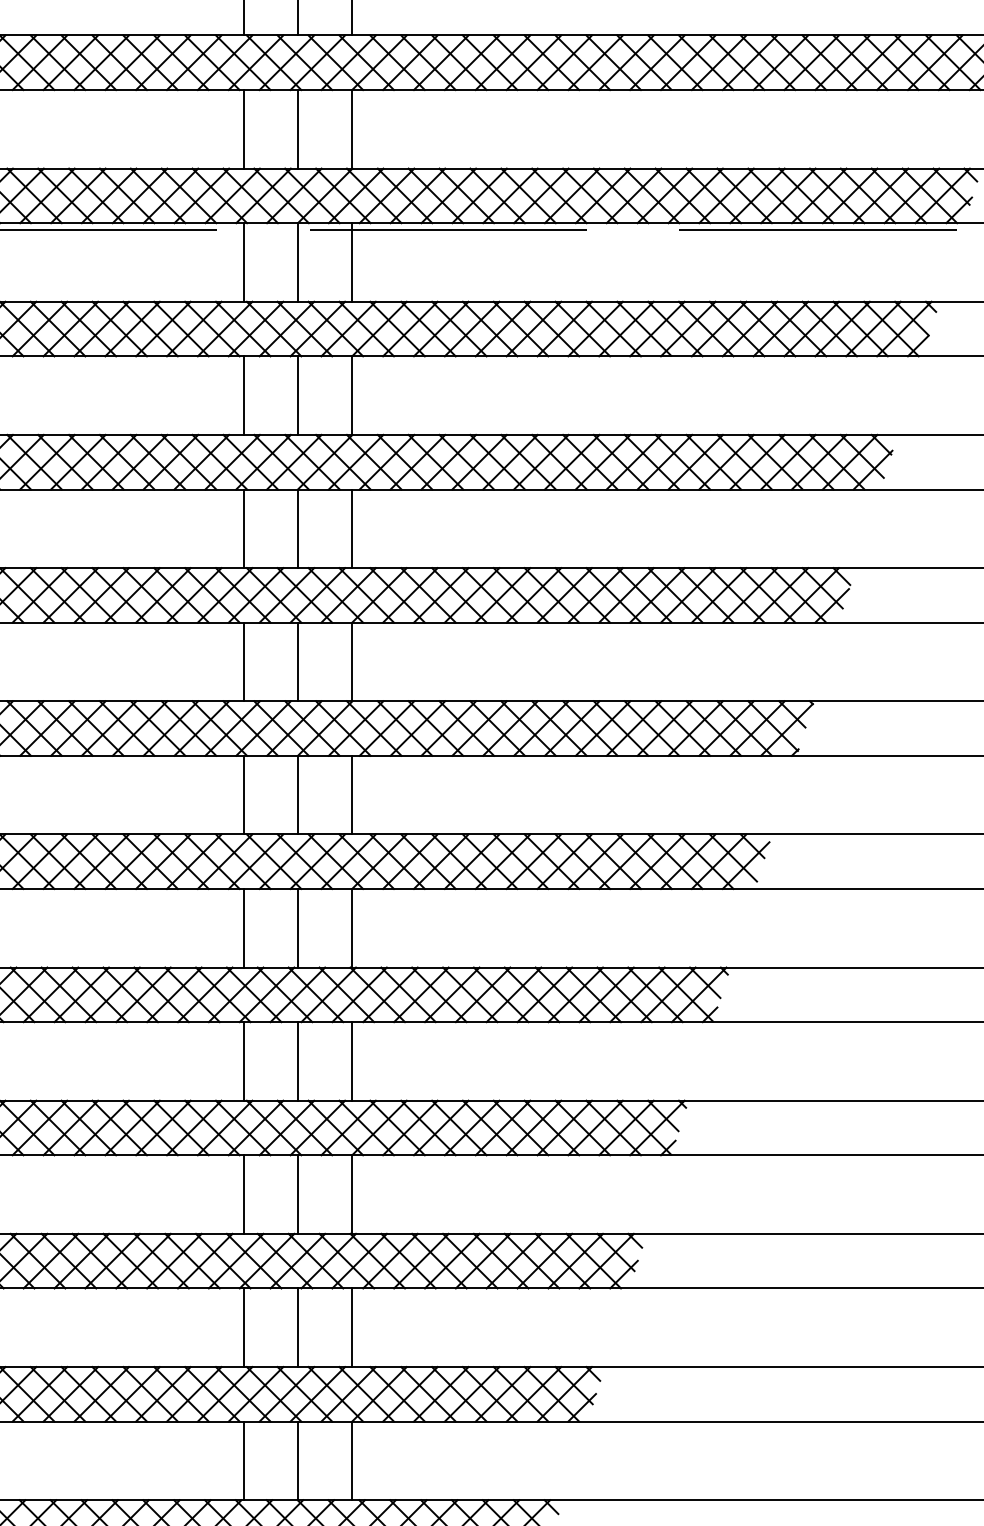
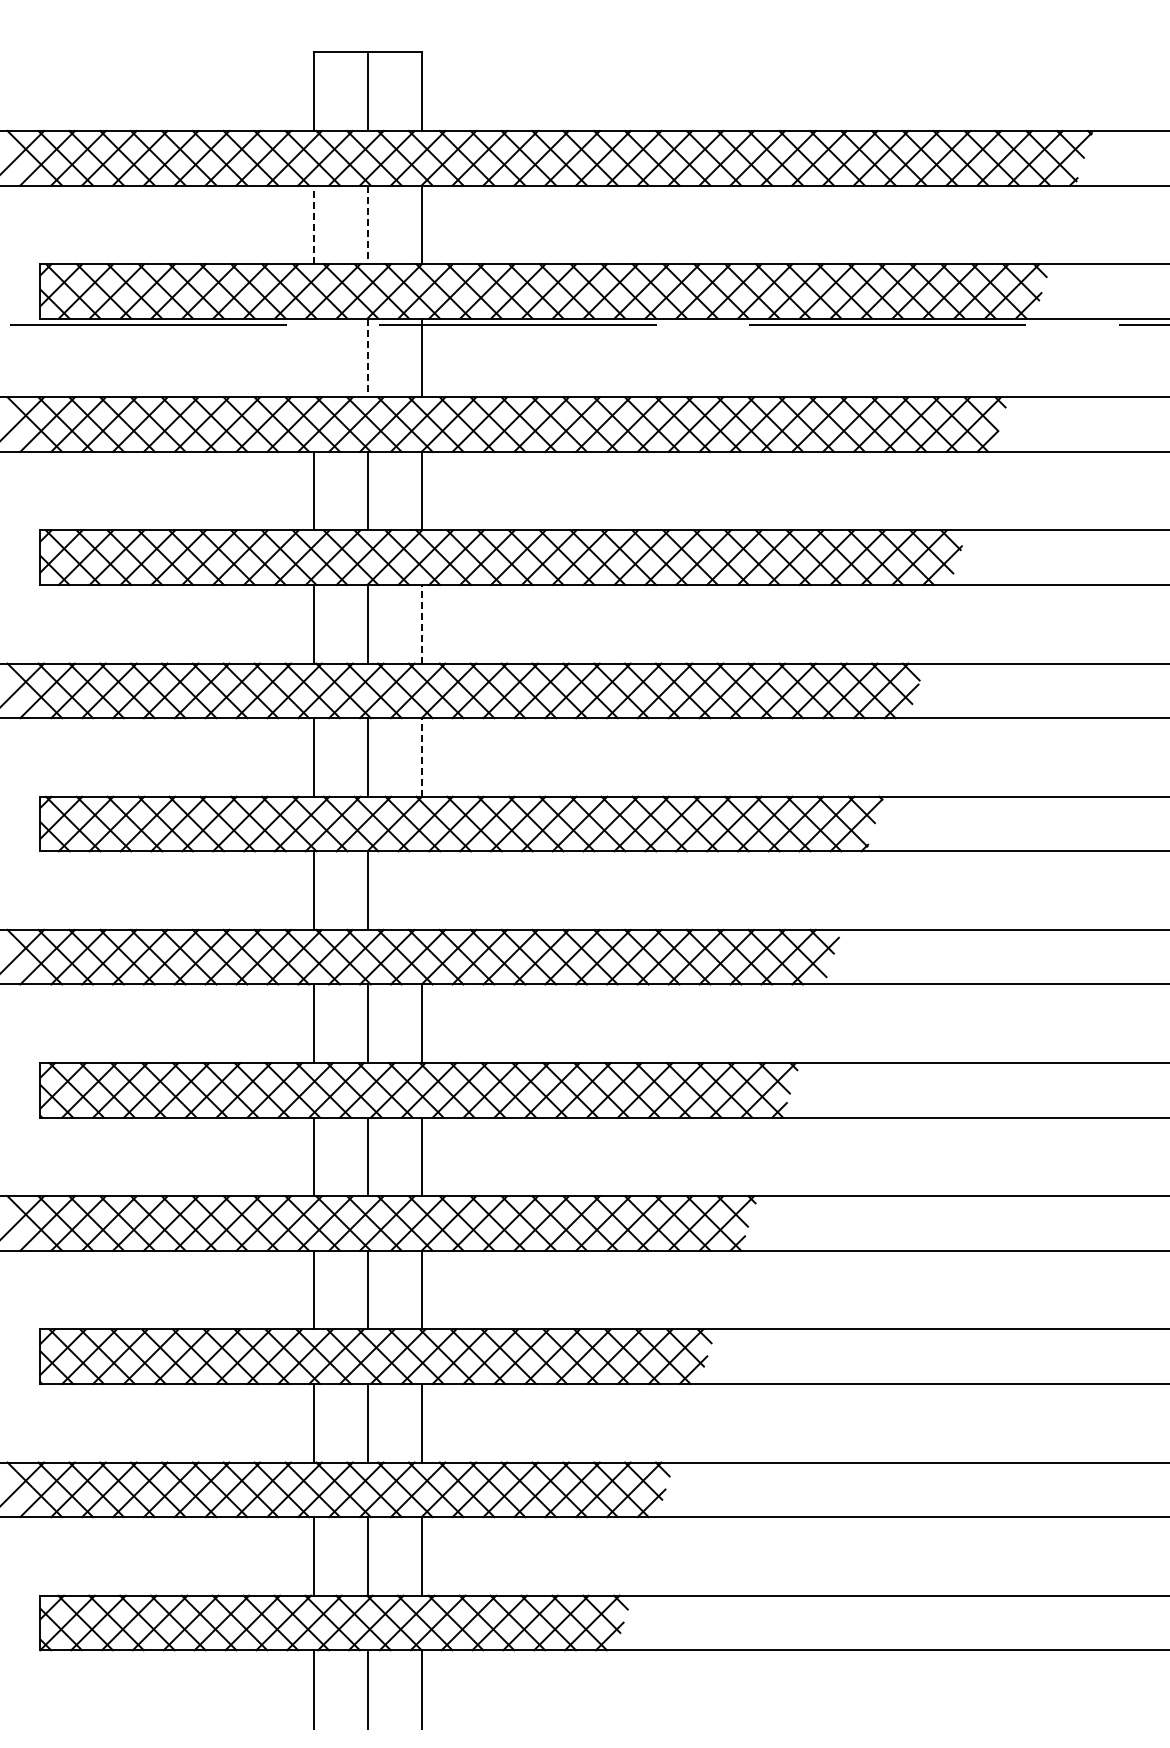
line: (244, 128) -> (313, 224), solid -> dashed
line: (298, 129) -> (367, 225), solid -> dashed
line: (244, 261) -> (313, 357), removed
line: (298, 262) -> (367, 358), solid -> dashed
line: (352, 527) -> (421, 623), solid -> dashed
line: (352, 660) -> (421, 756), solid -> dashed
line: (352, 794) -> (421, 890), removed

